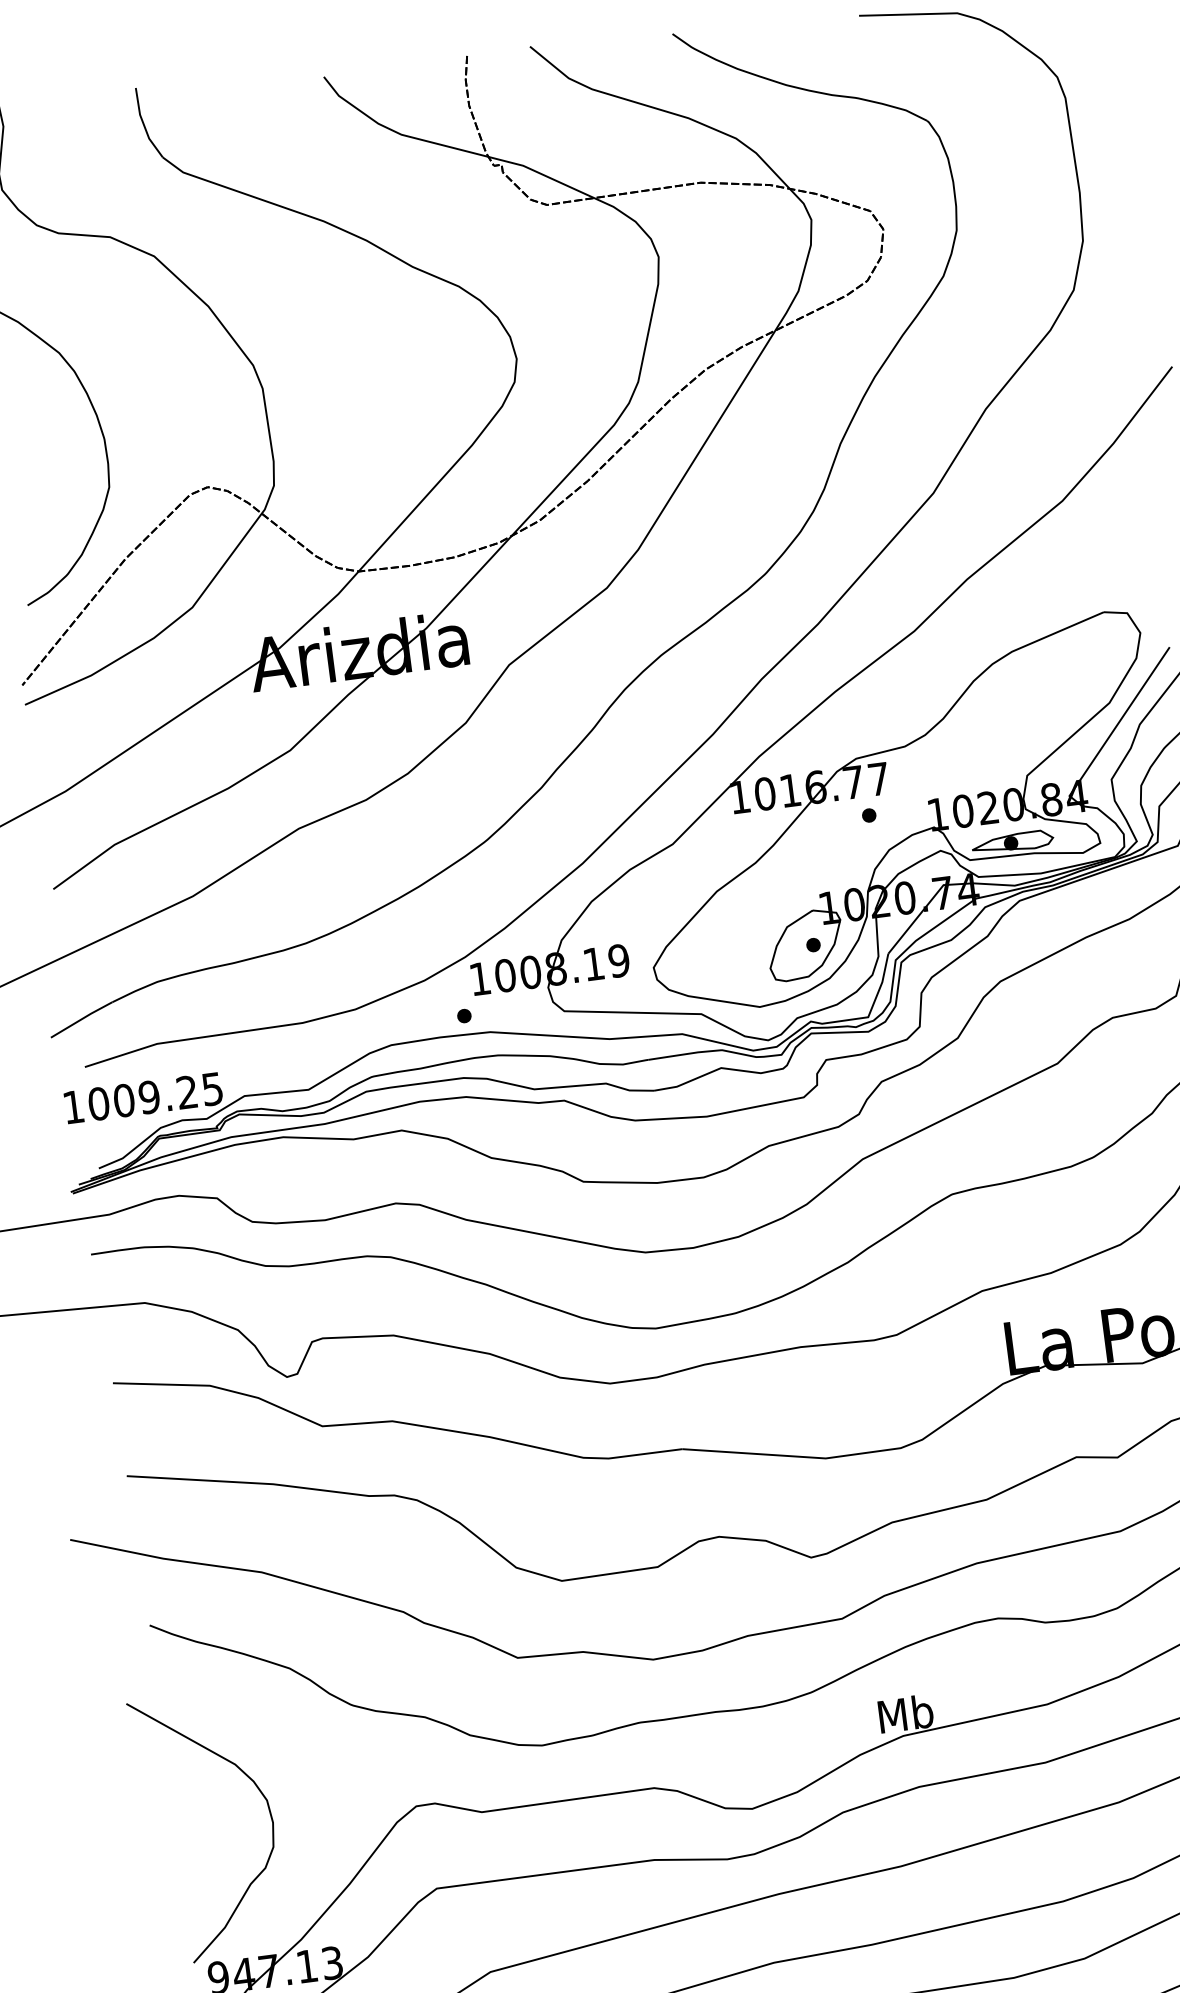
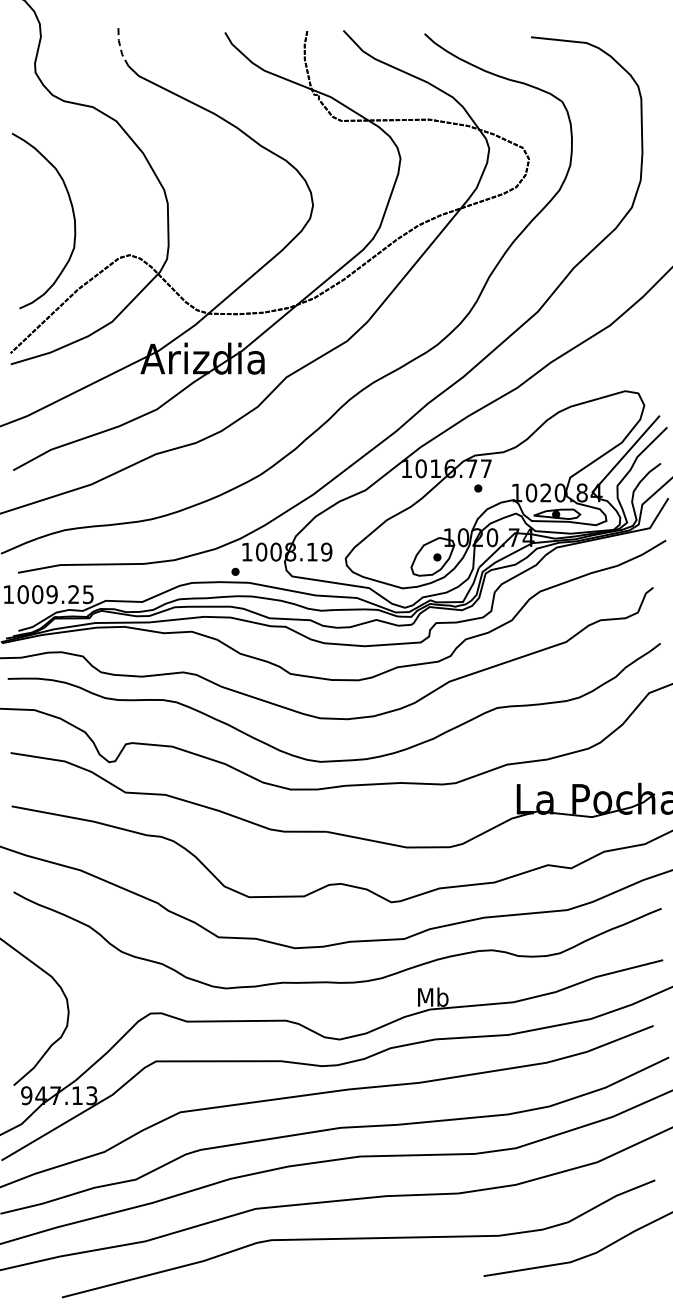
line: (144, 125) -> (120, 46), solid -> dashed

